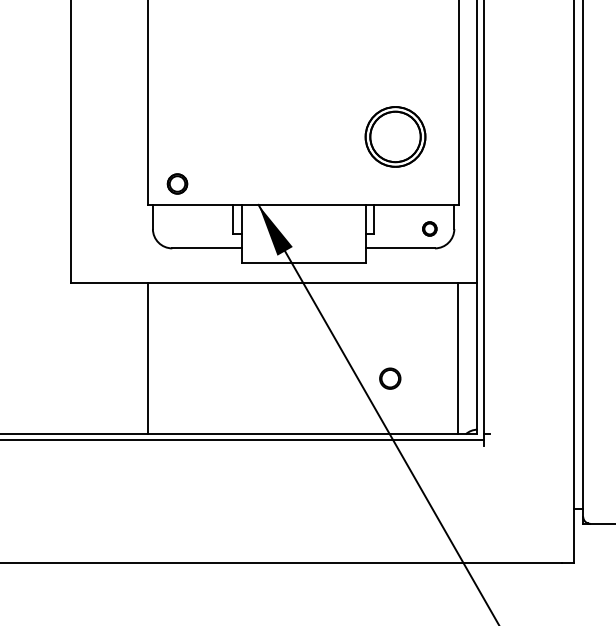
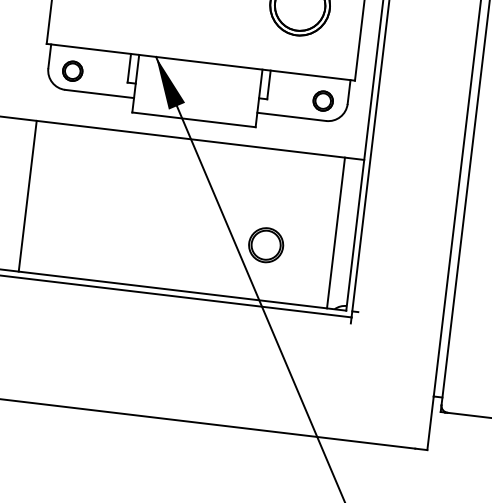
part: (177, 183) -> (72, 70), moved
part: (429, 228) -> (323, 100), size x1.43
part: (390, 378) -> (266, 244), size x1.67

